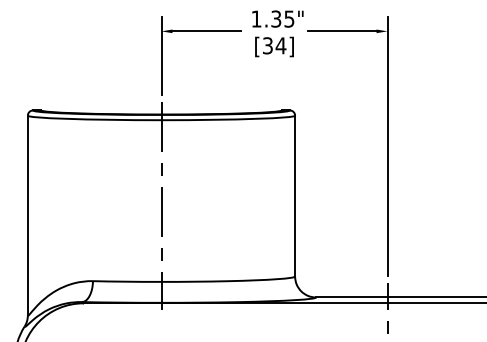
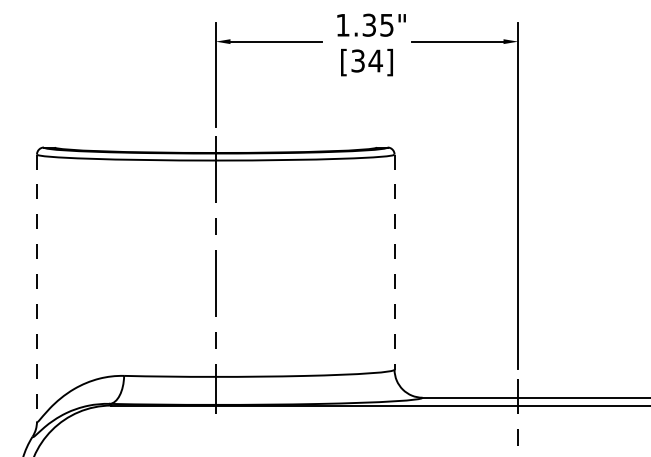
line: (295, 196) -> (394, 262), solid -> dashed
line: (28, 215) -> (37, 288), solid -> dashed

